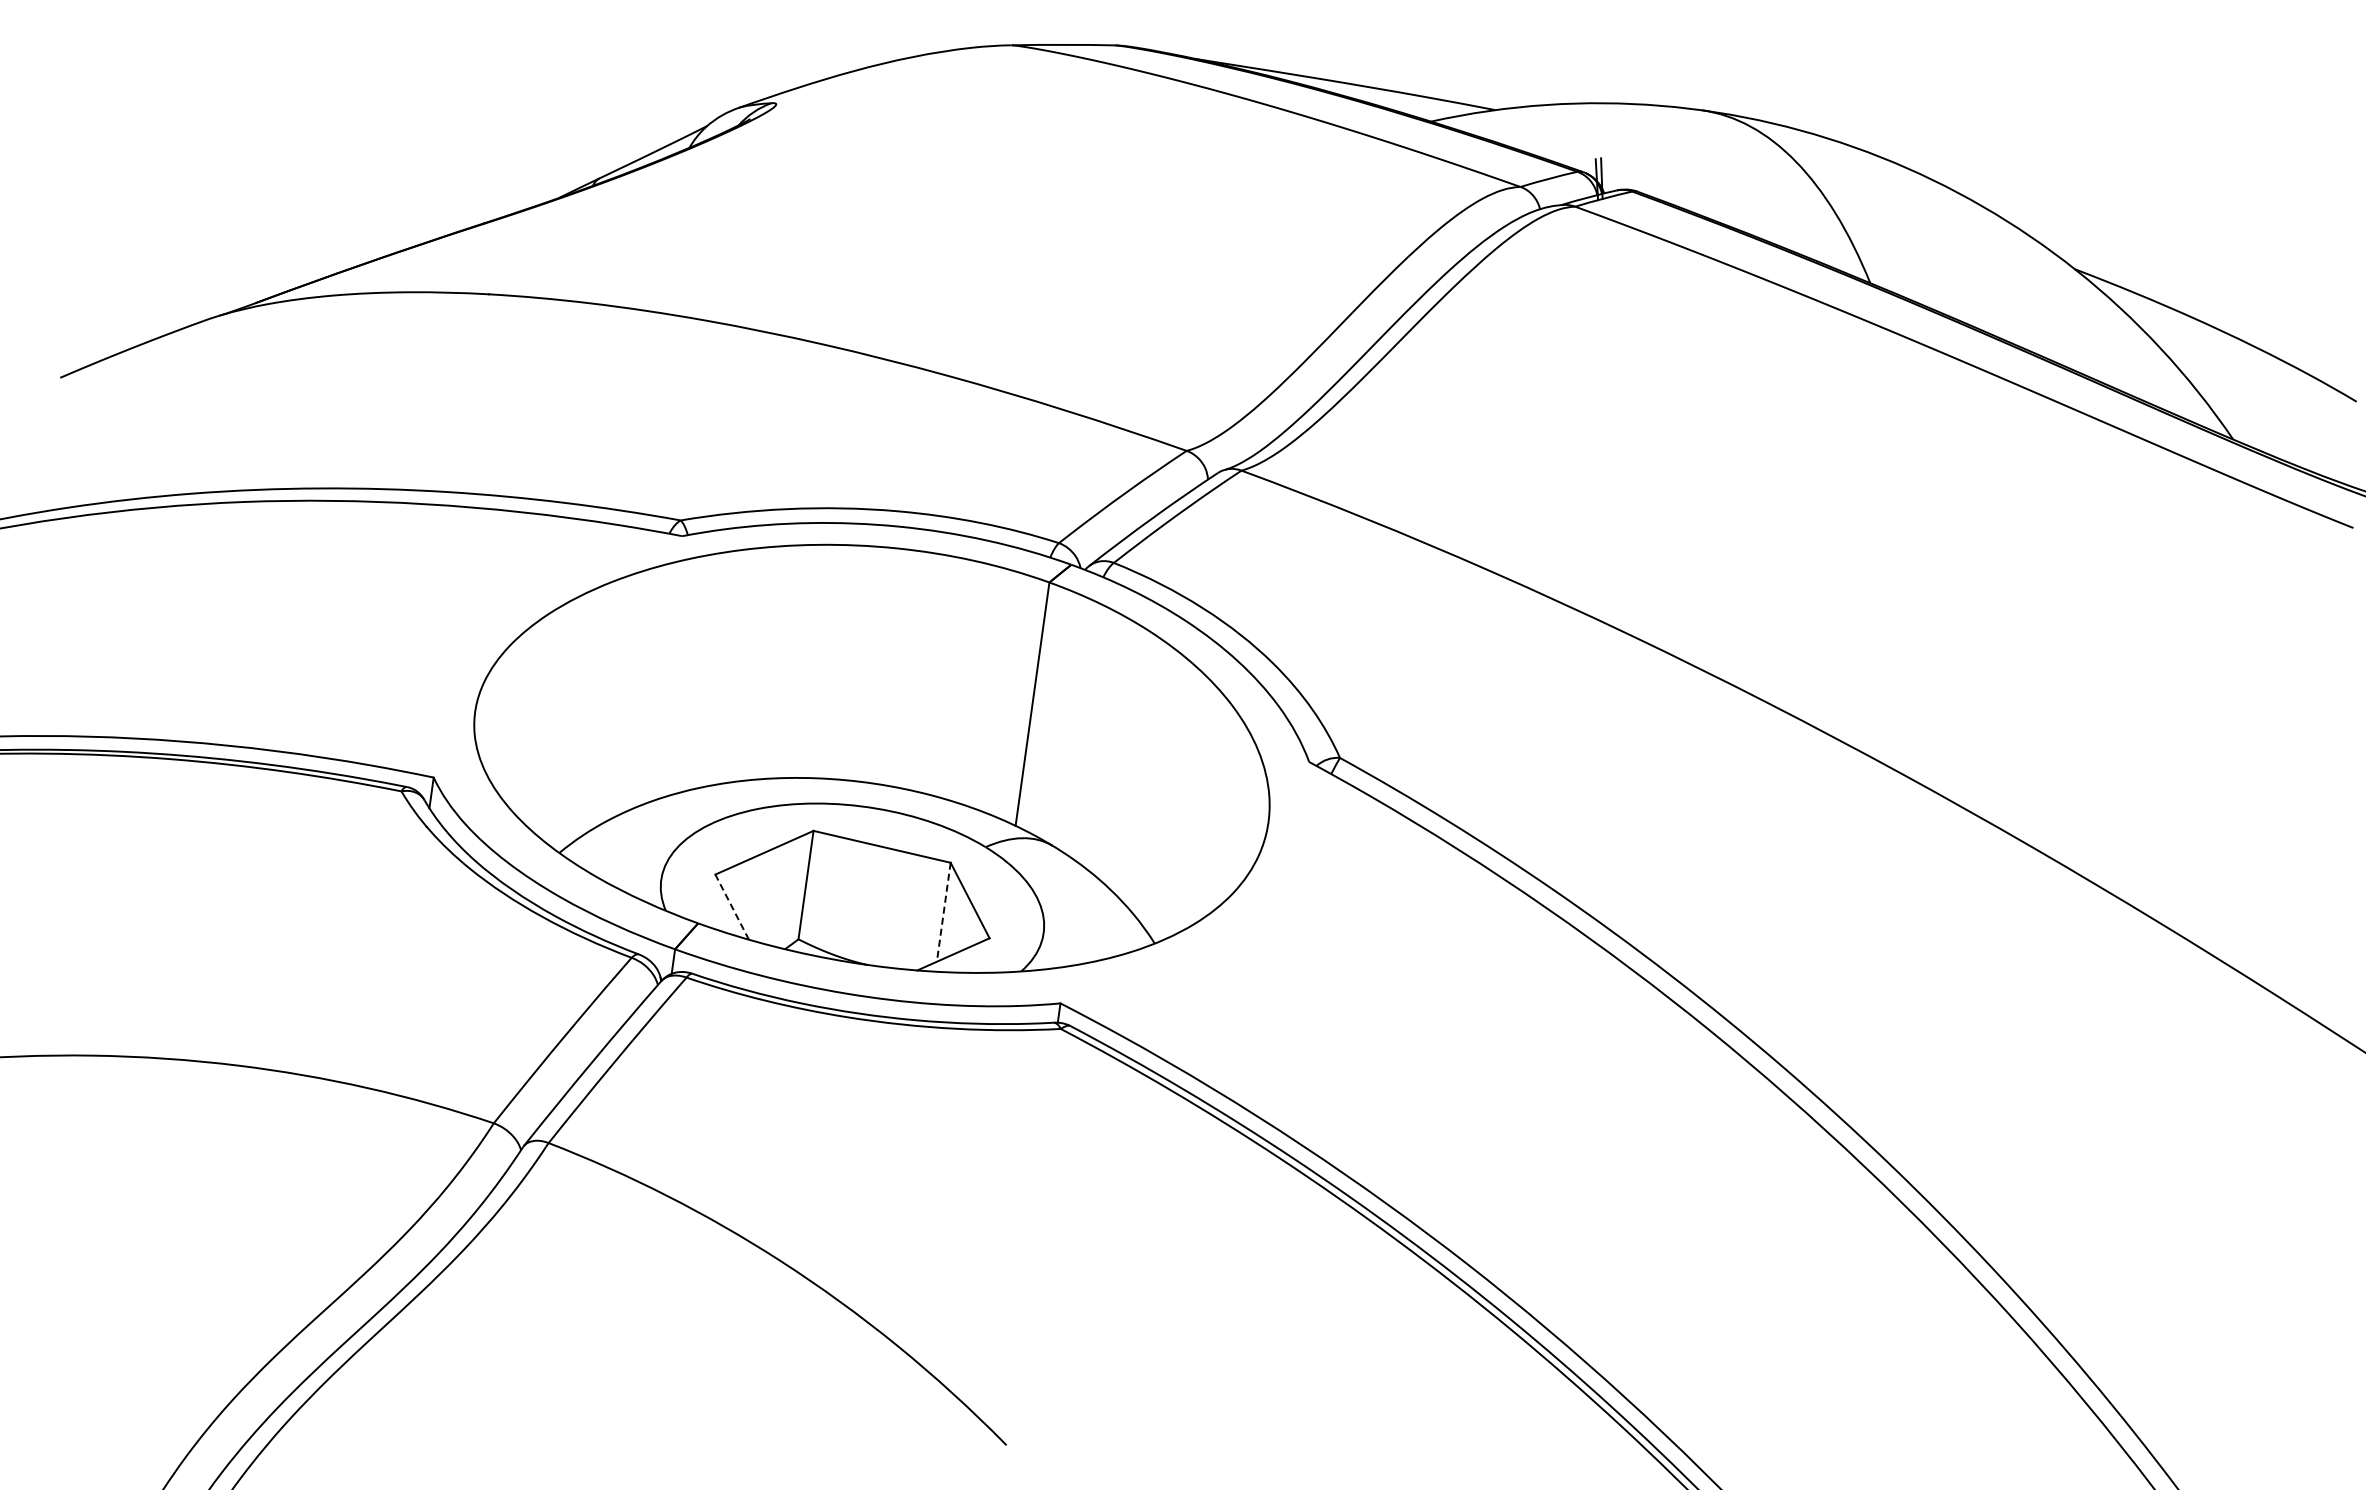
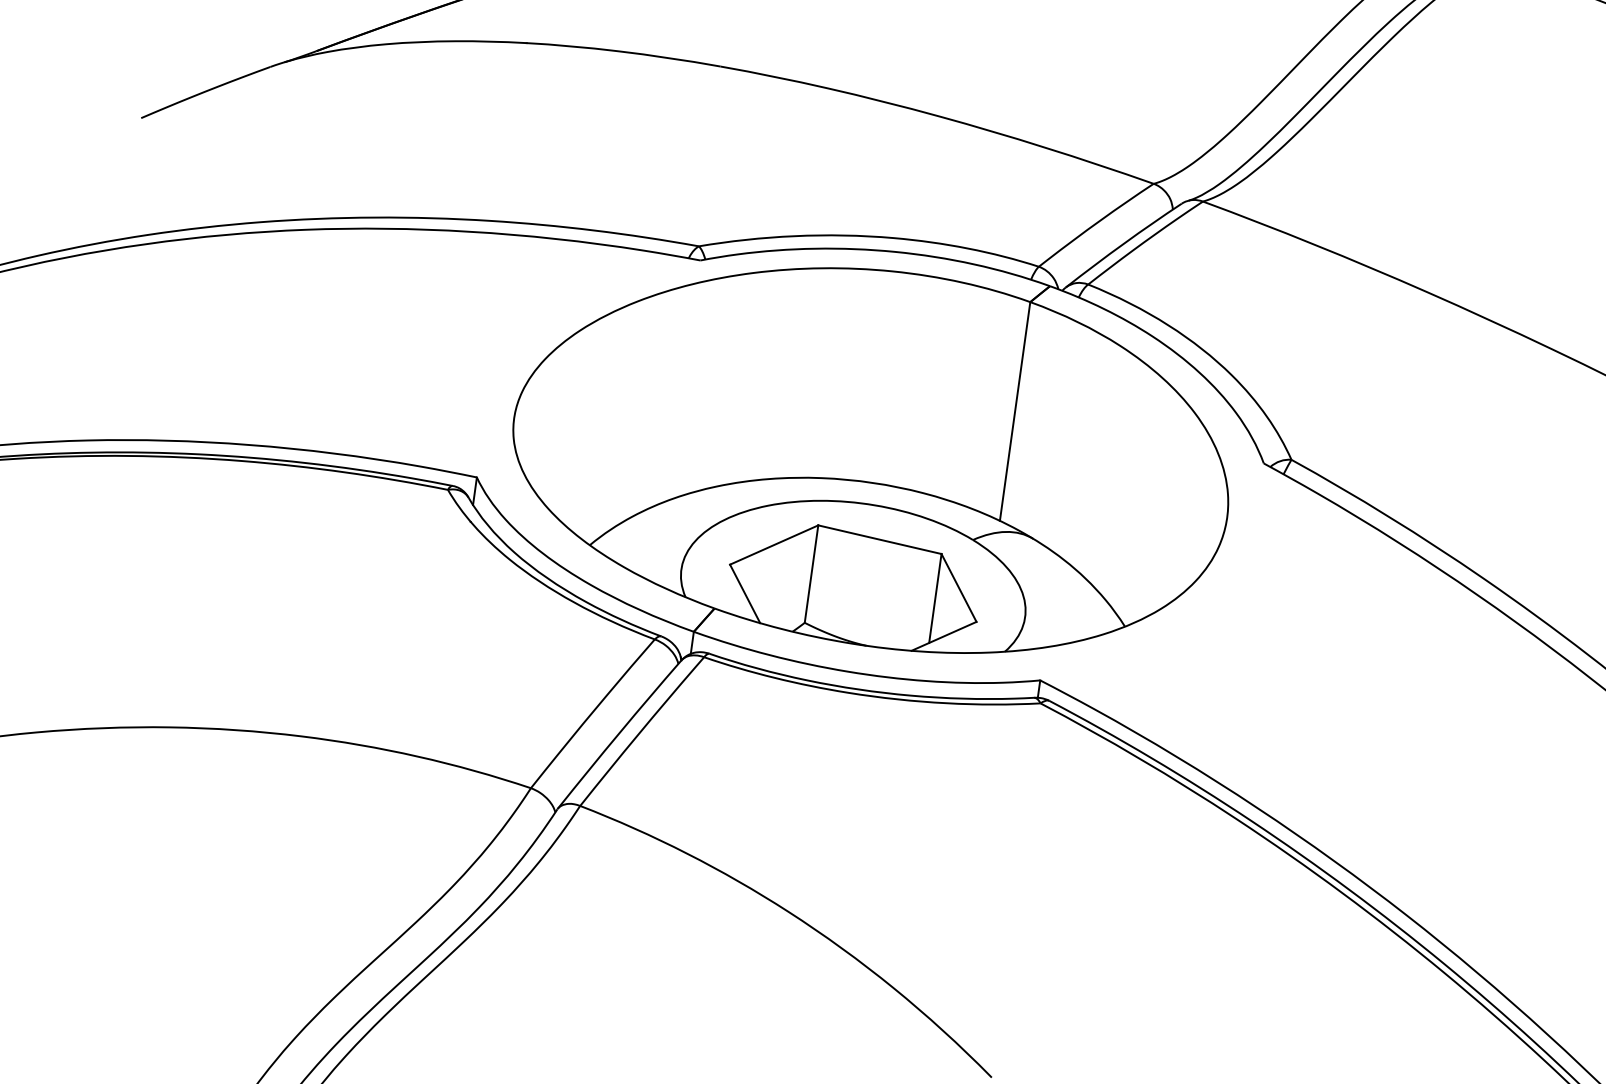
line: (732, 907) -> (745, 594), dashed -> solid
line: (943, 912) -> (935, 598), dashed -> solid

